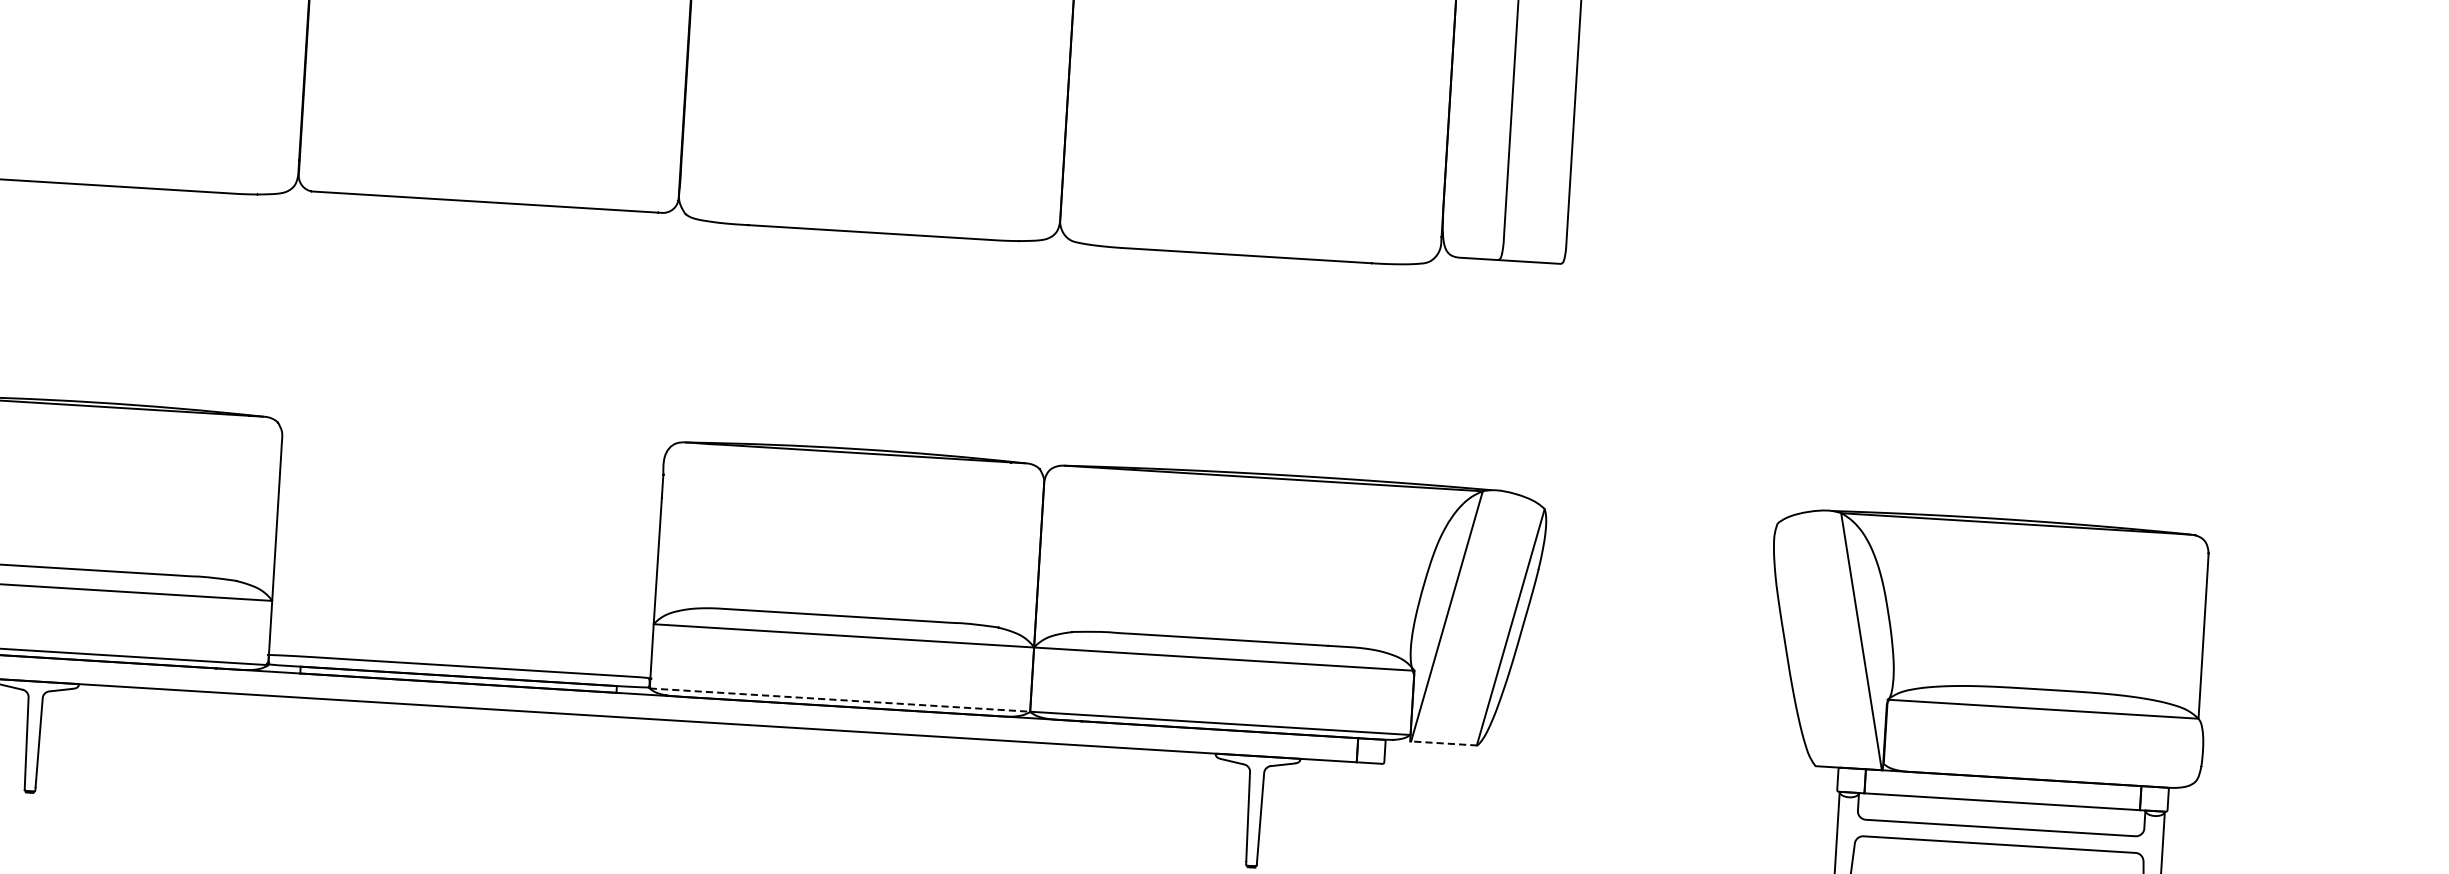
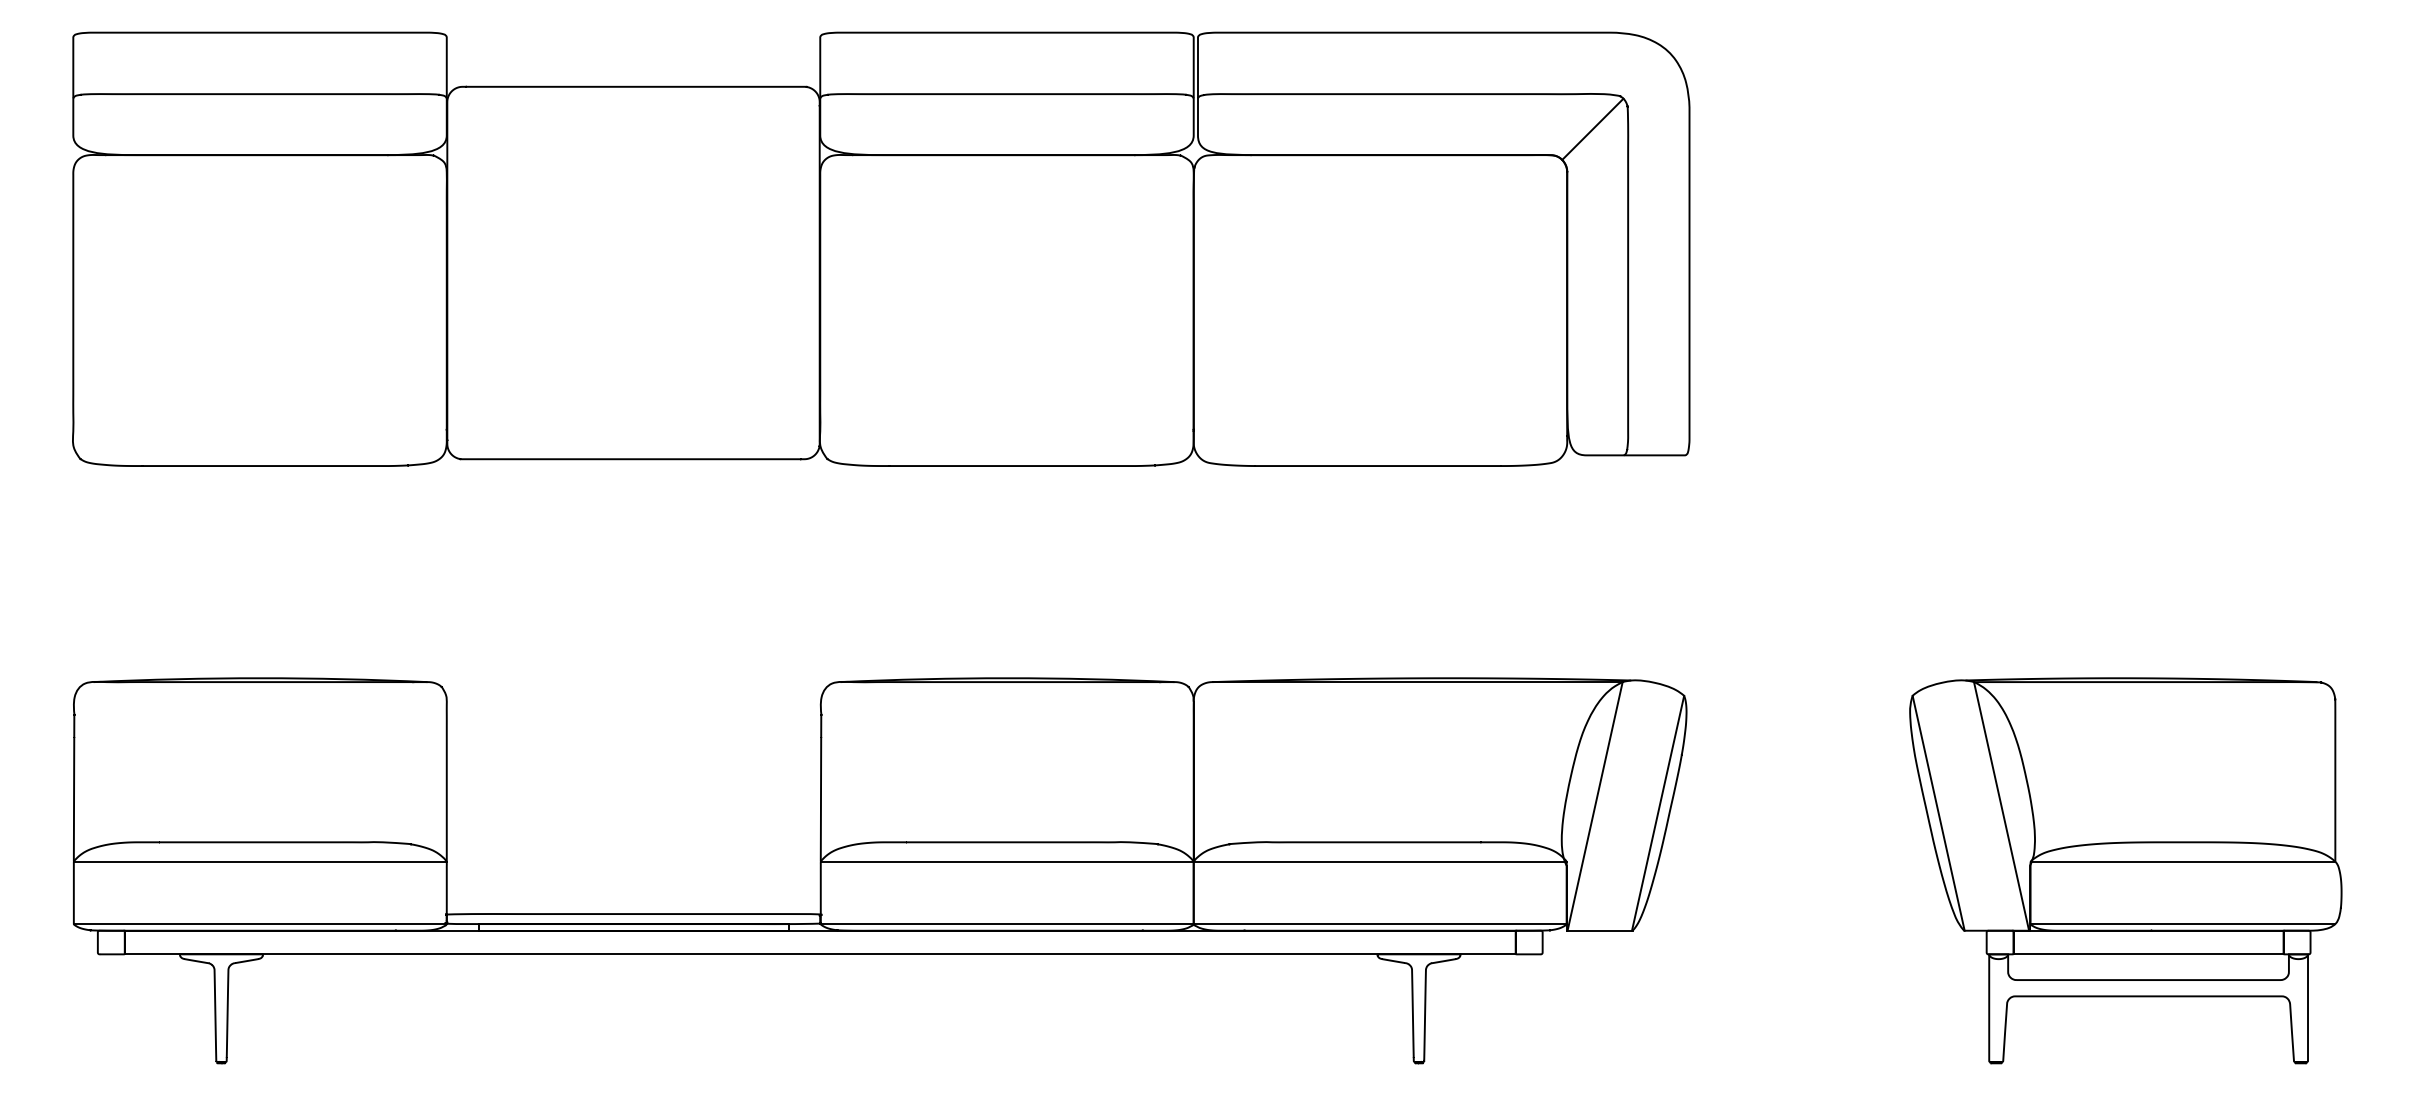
line: (1796, 643) -> (1938, 812), added
line: (840, 700) -> (1007, 924), dashed -> solid
line: (1443, 743) -> (1599, 930), dashed -> solid
line: (2038, 773) -> (2182, 924), added

